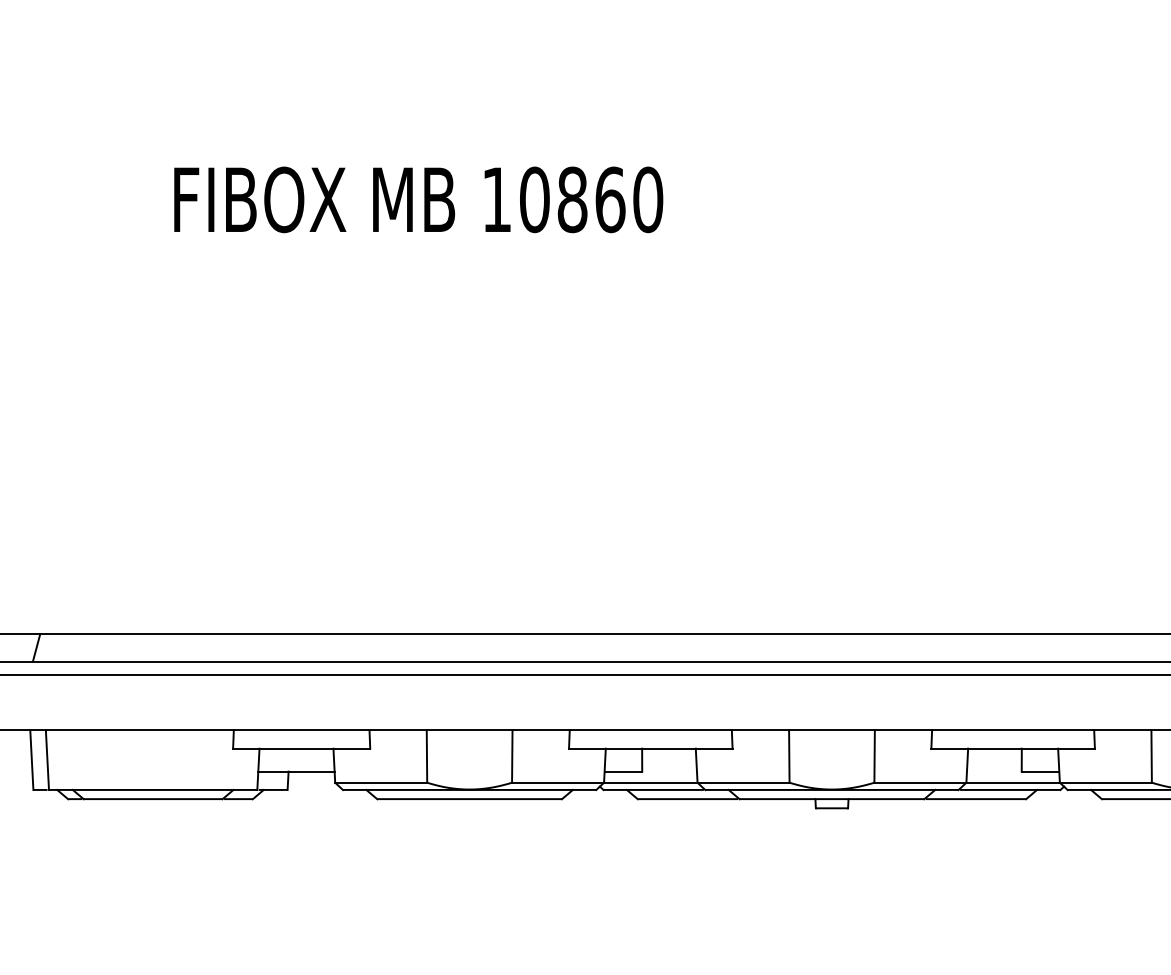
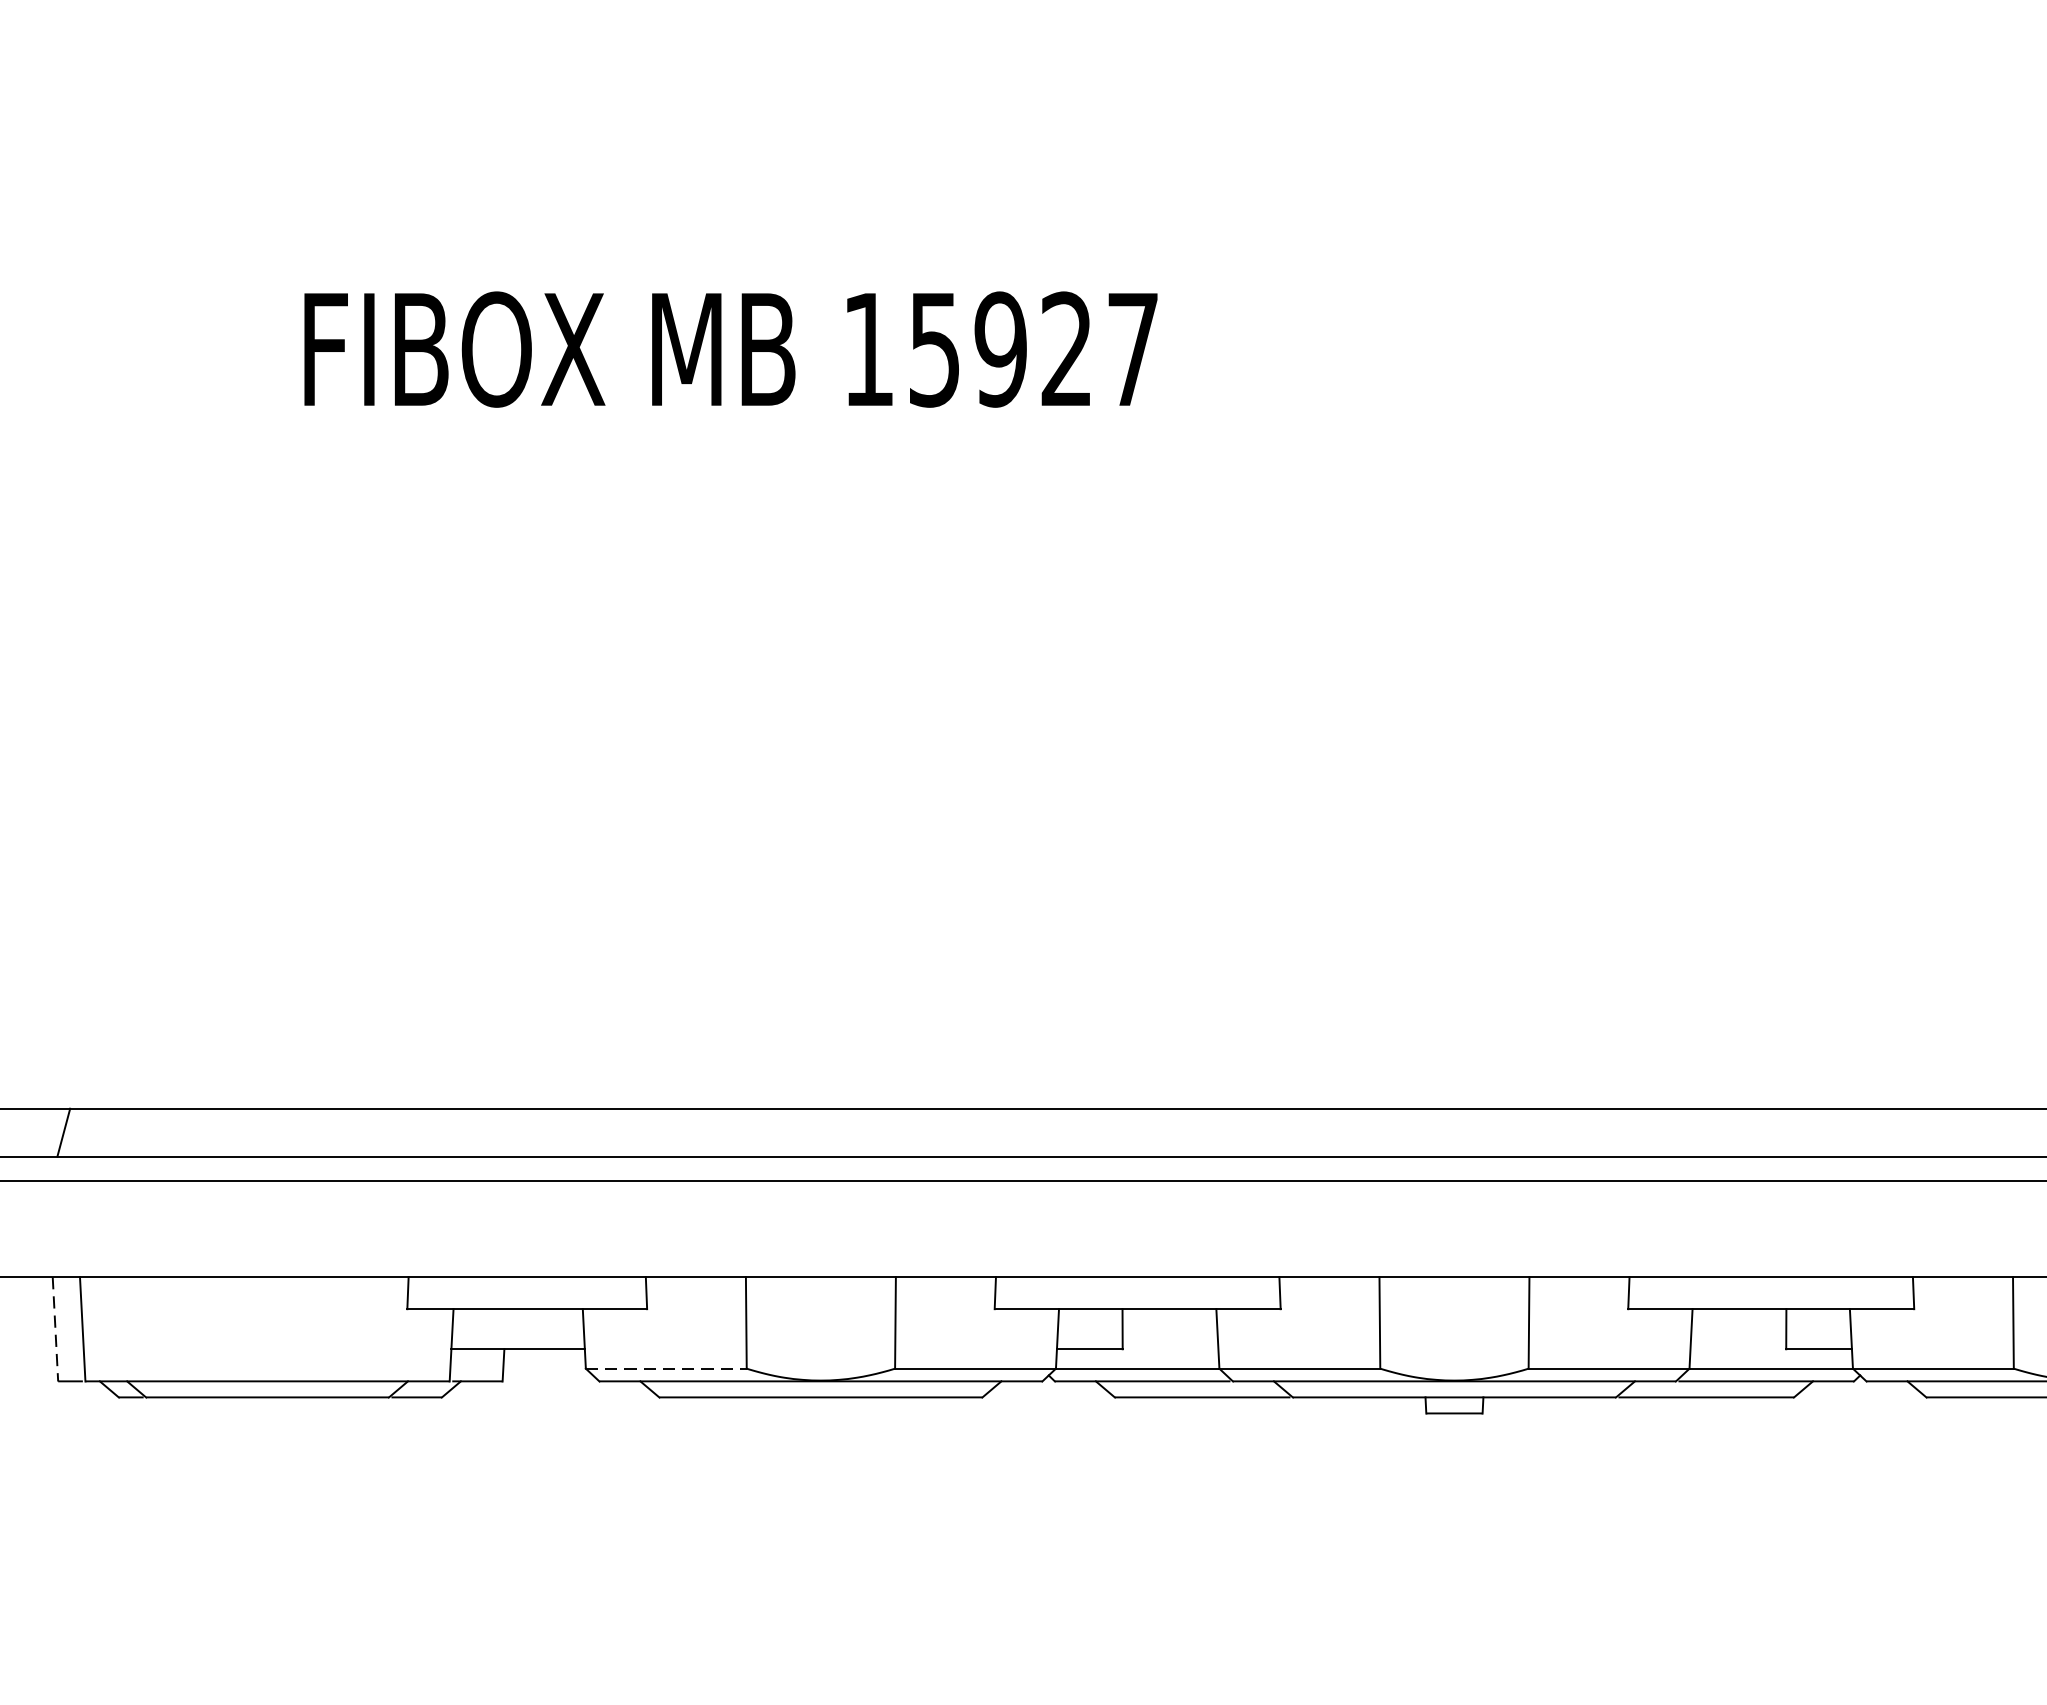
text: (591, 199) -> (1033, 348), 10860 -> 15927
line: (31, 760) -> (54, 1329), solid -> dashed
line: (381, 782) -> (666, 1368), solid -> dashed

